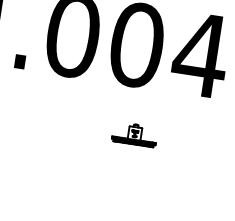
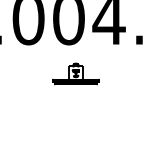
part: (134, 133) -> (75, 73), size x1.67

